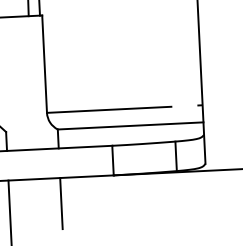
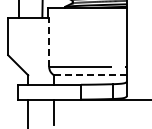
line: (45, 62) -> (49, 41), solid -> dashed
line: (130, 126) -> (90, 75), solid -> dashed

